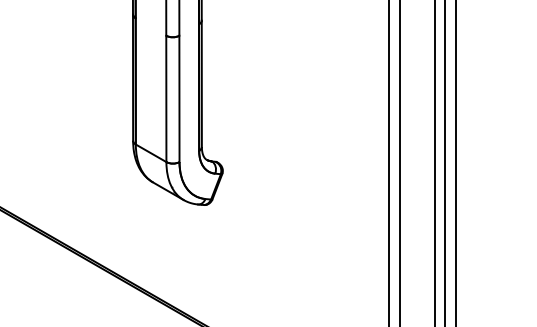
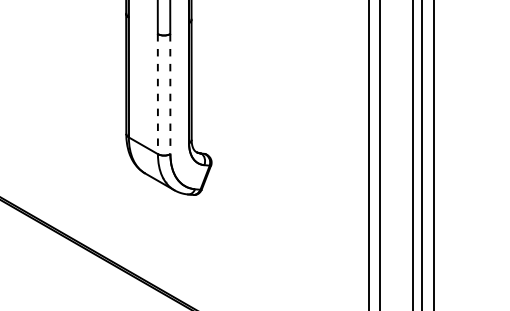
line: (166, 99) -> (158, 94), solid -> dashed
line: (179, 99) -> (170, 94), solid -> dashed

